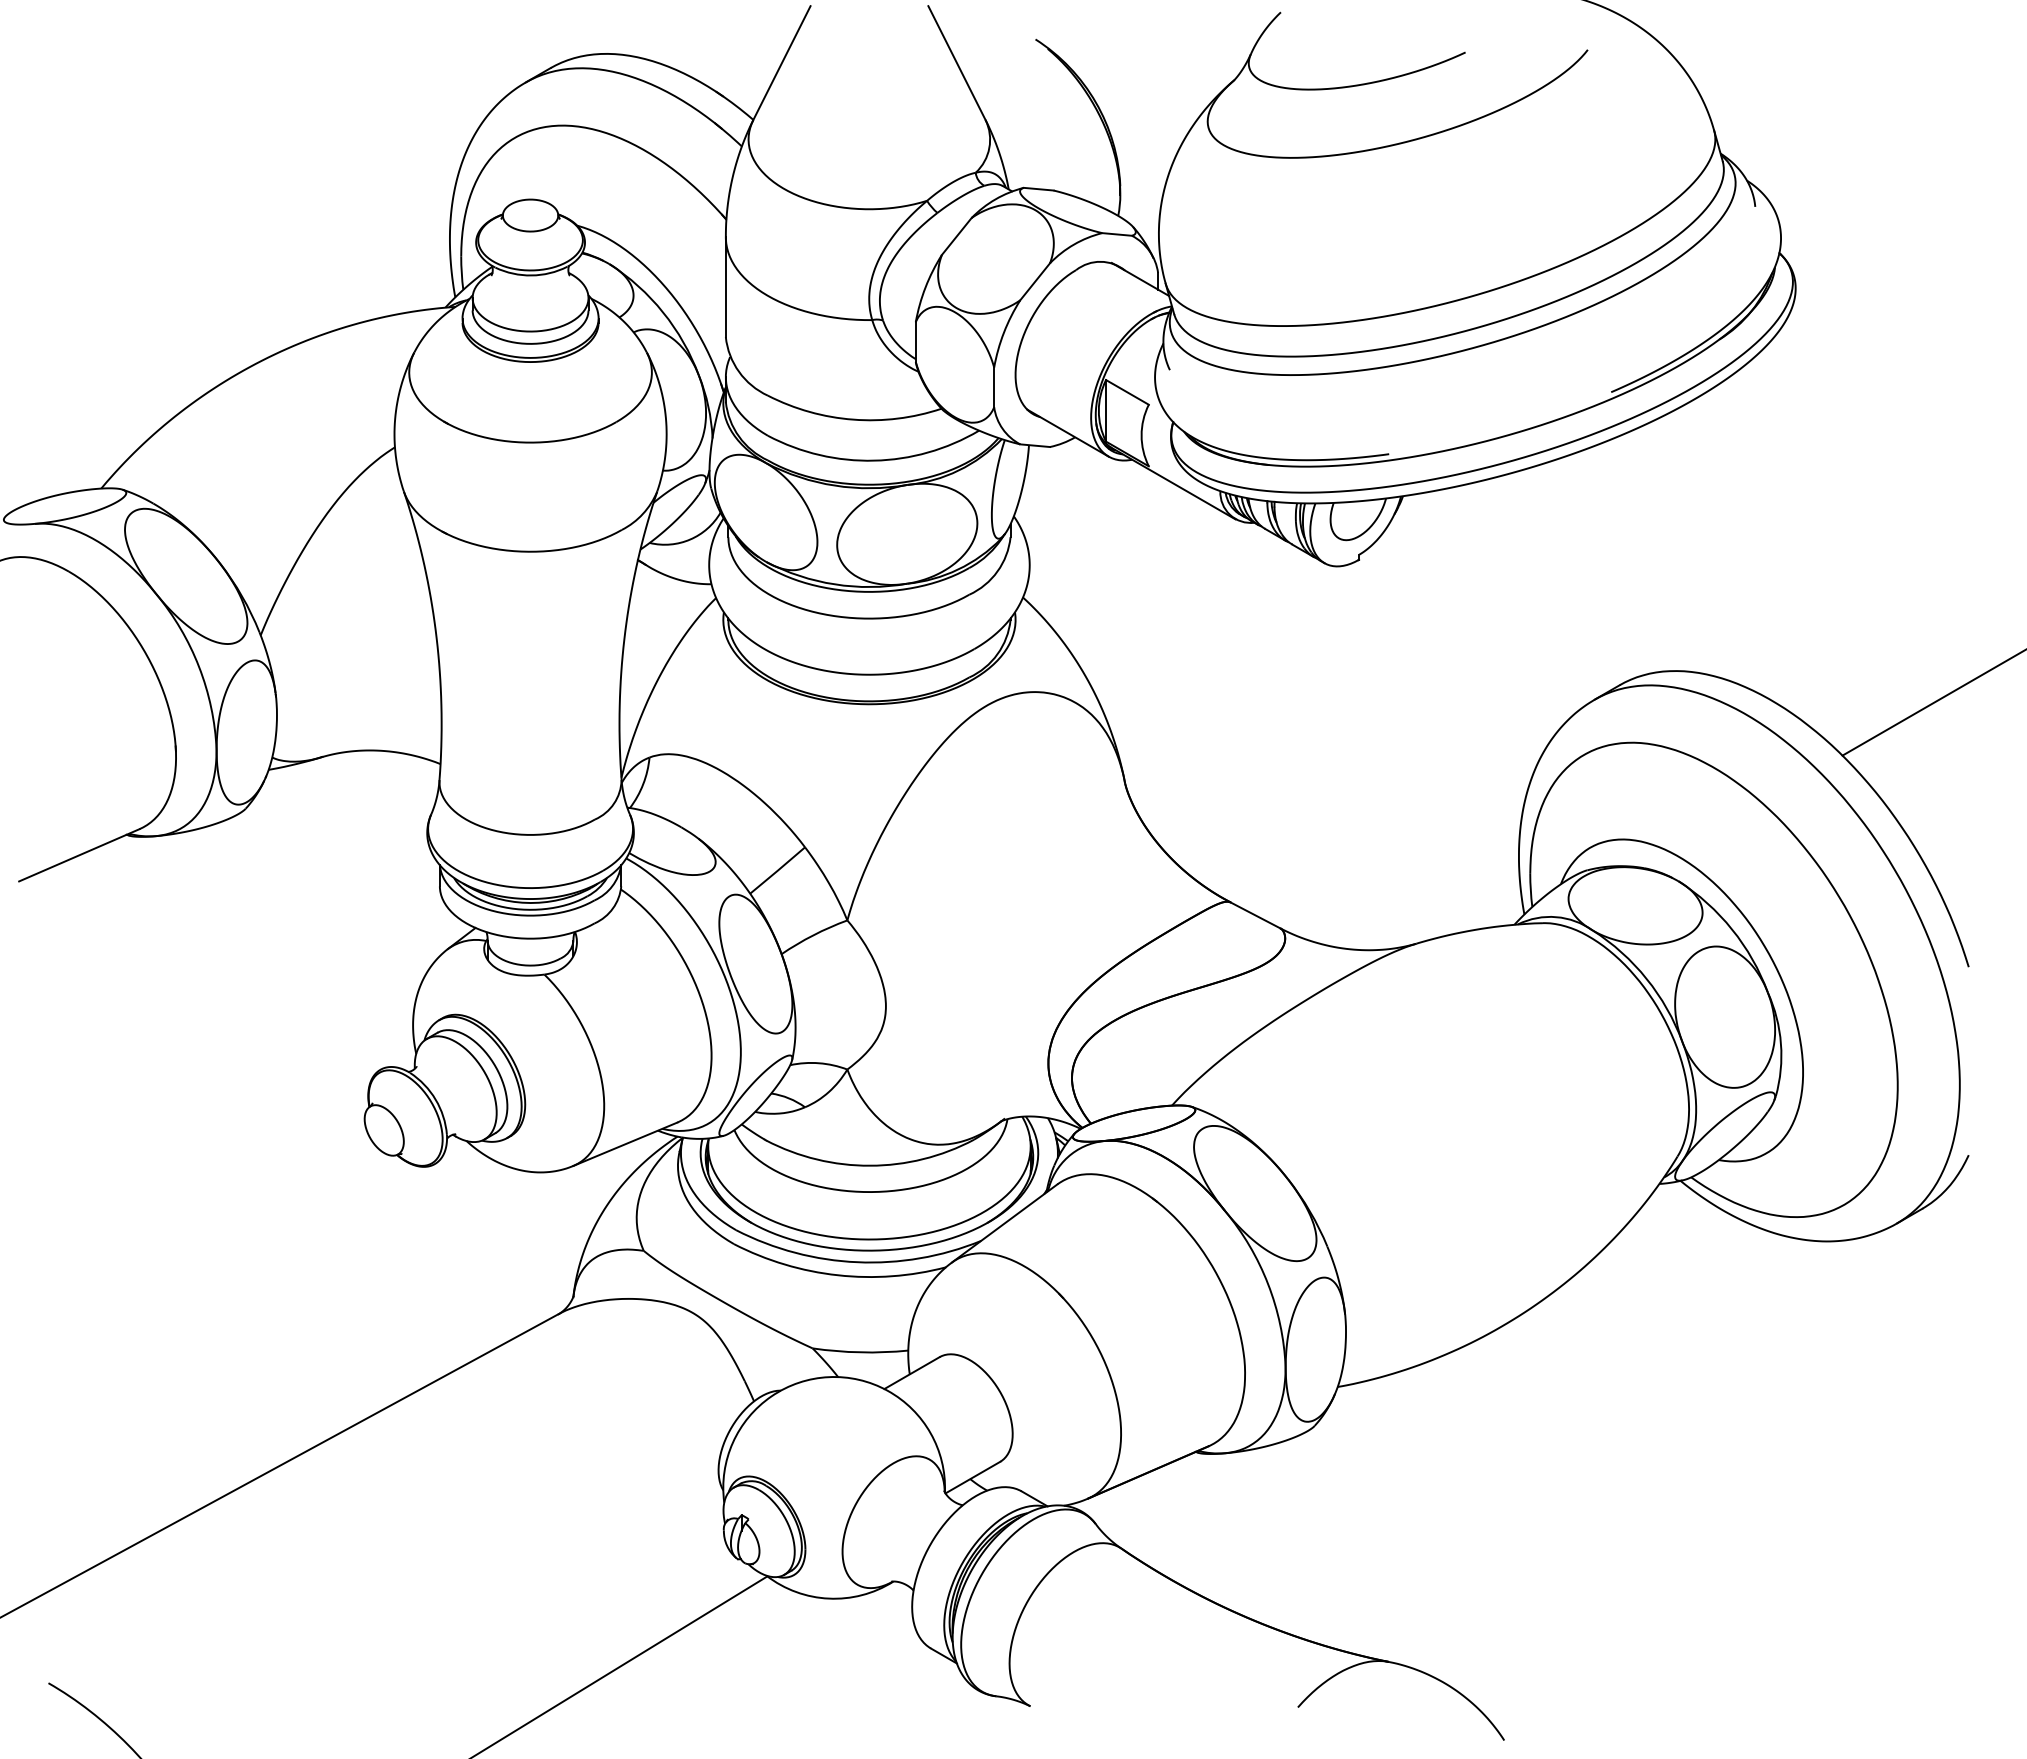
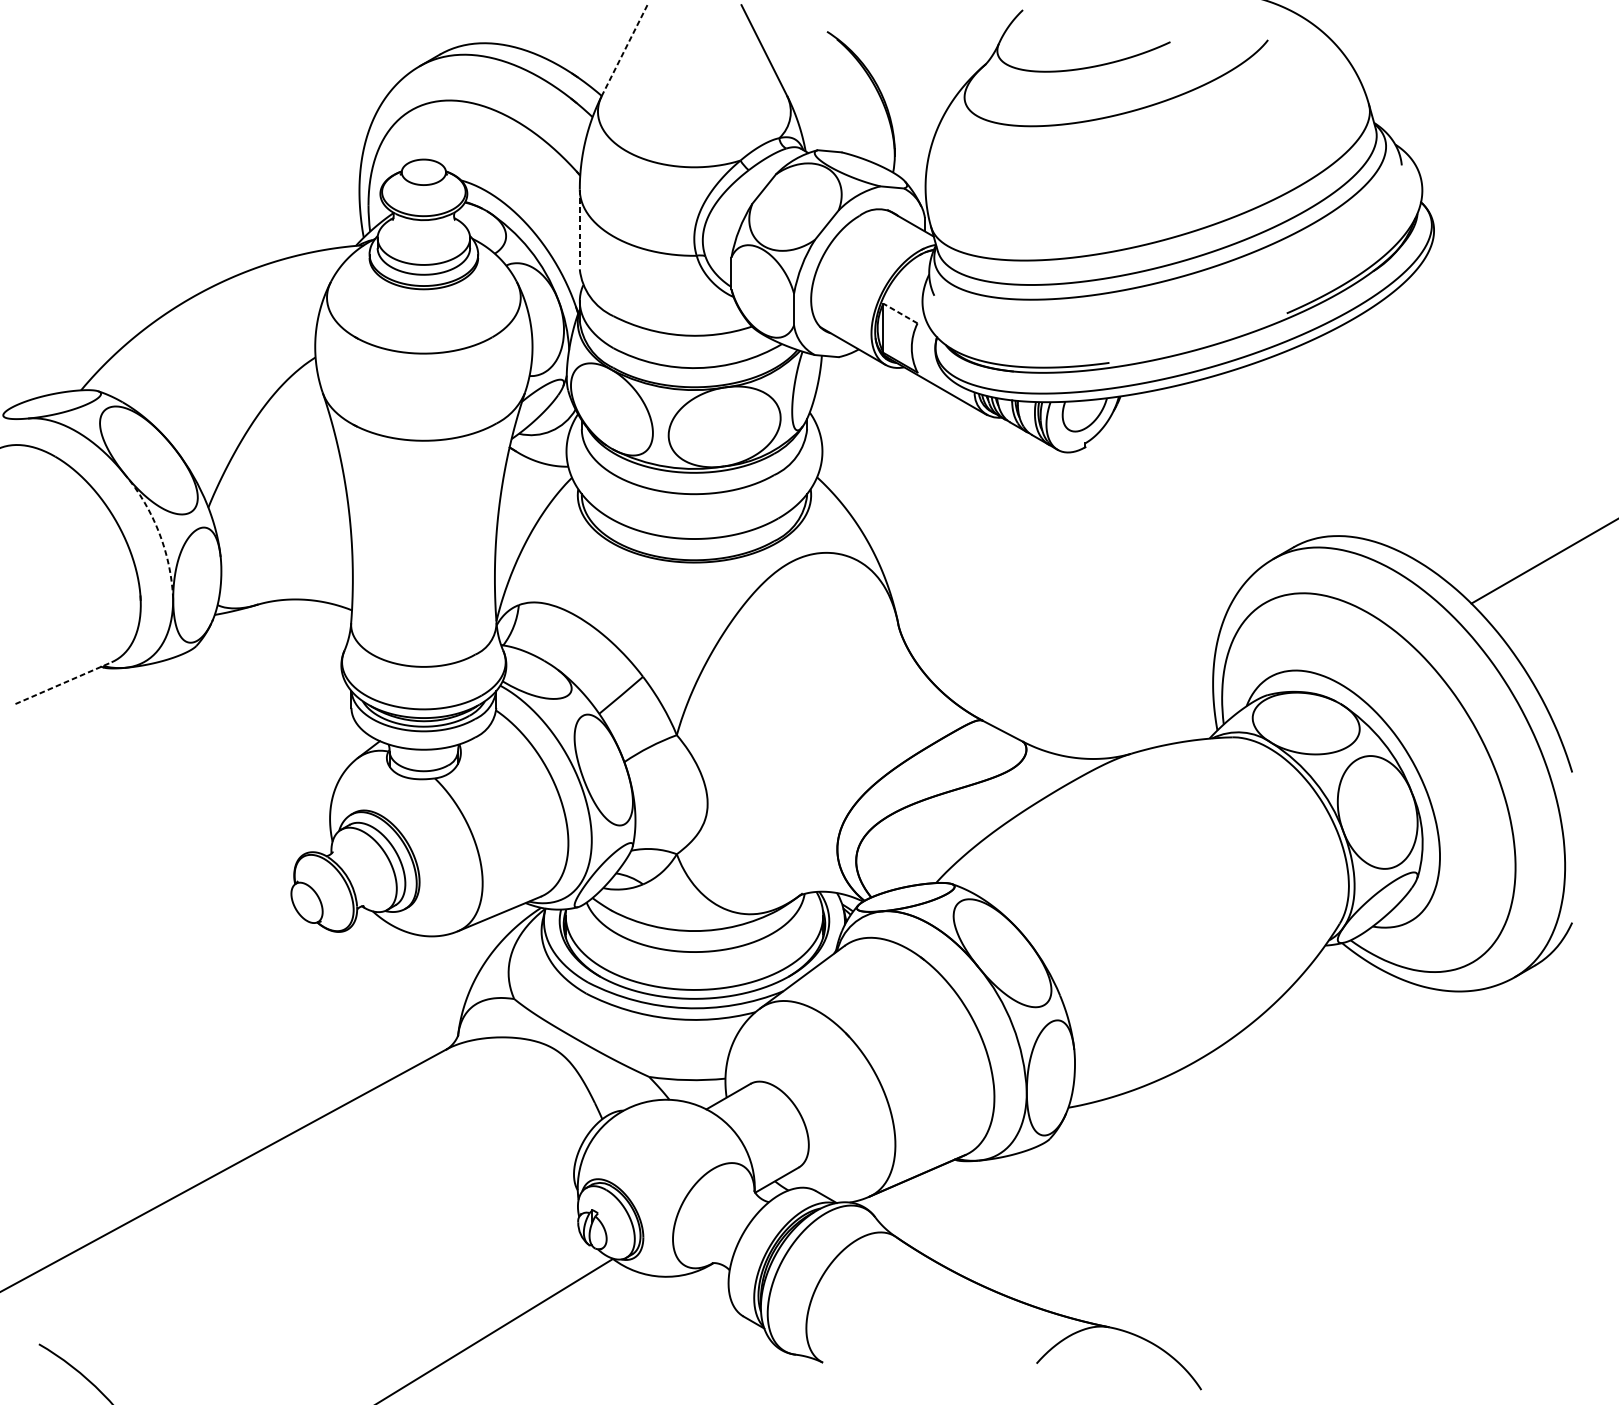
line: (781, 63) -> (624, 50), solid -> dashed
line: (725, 287) -> (579, 229), solid -> dashed
line: (1127, 392) -> (900, 313), solid -> dashed
arc: (199, 666) -> (159, 532), solid -> dashed
line: (79, 855) -> (63, 683), solid -> dashed

